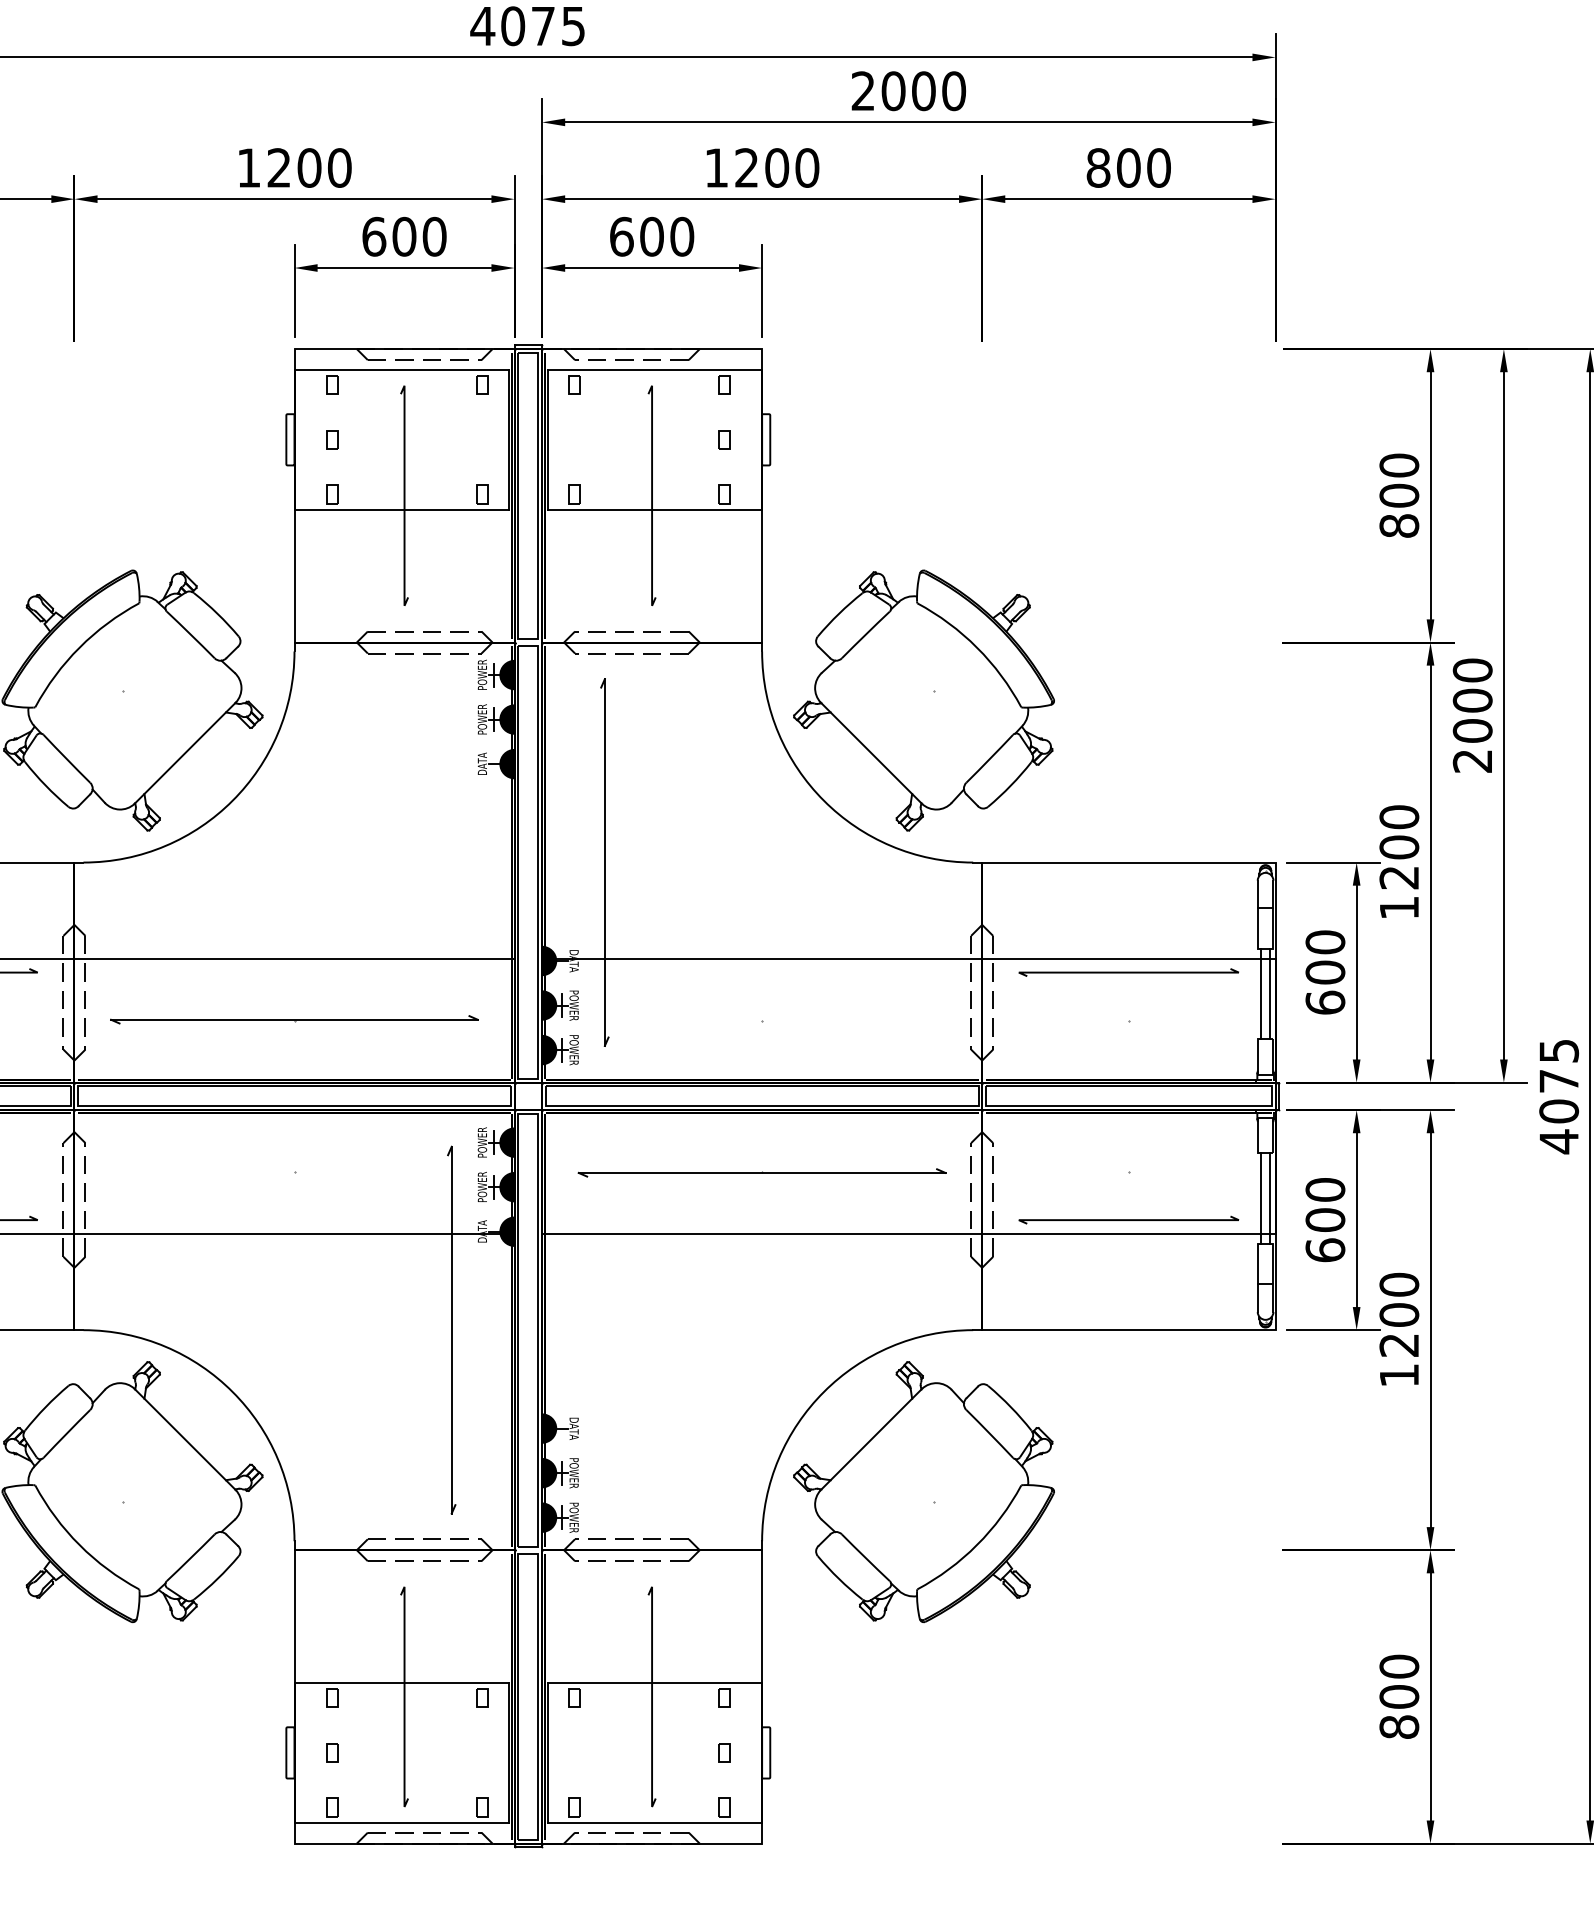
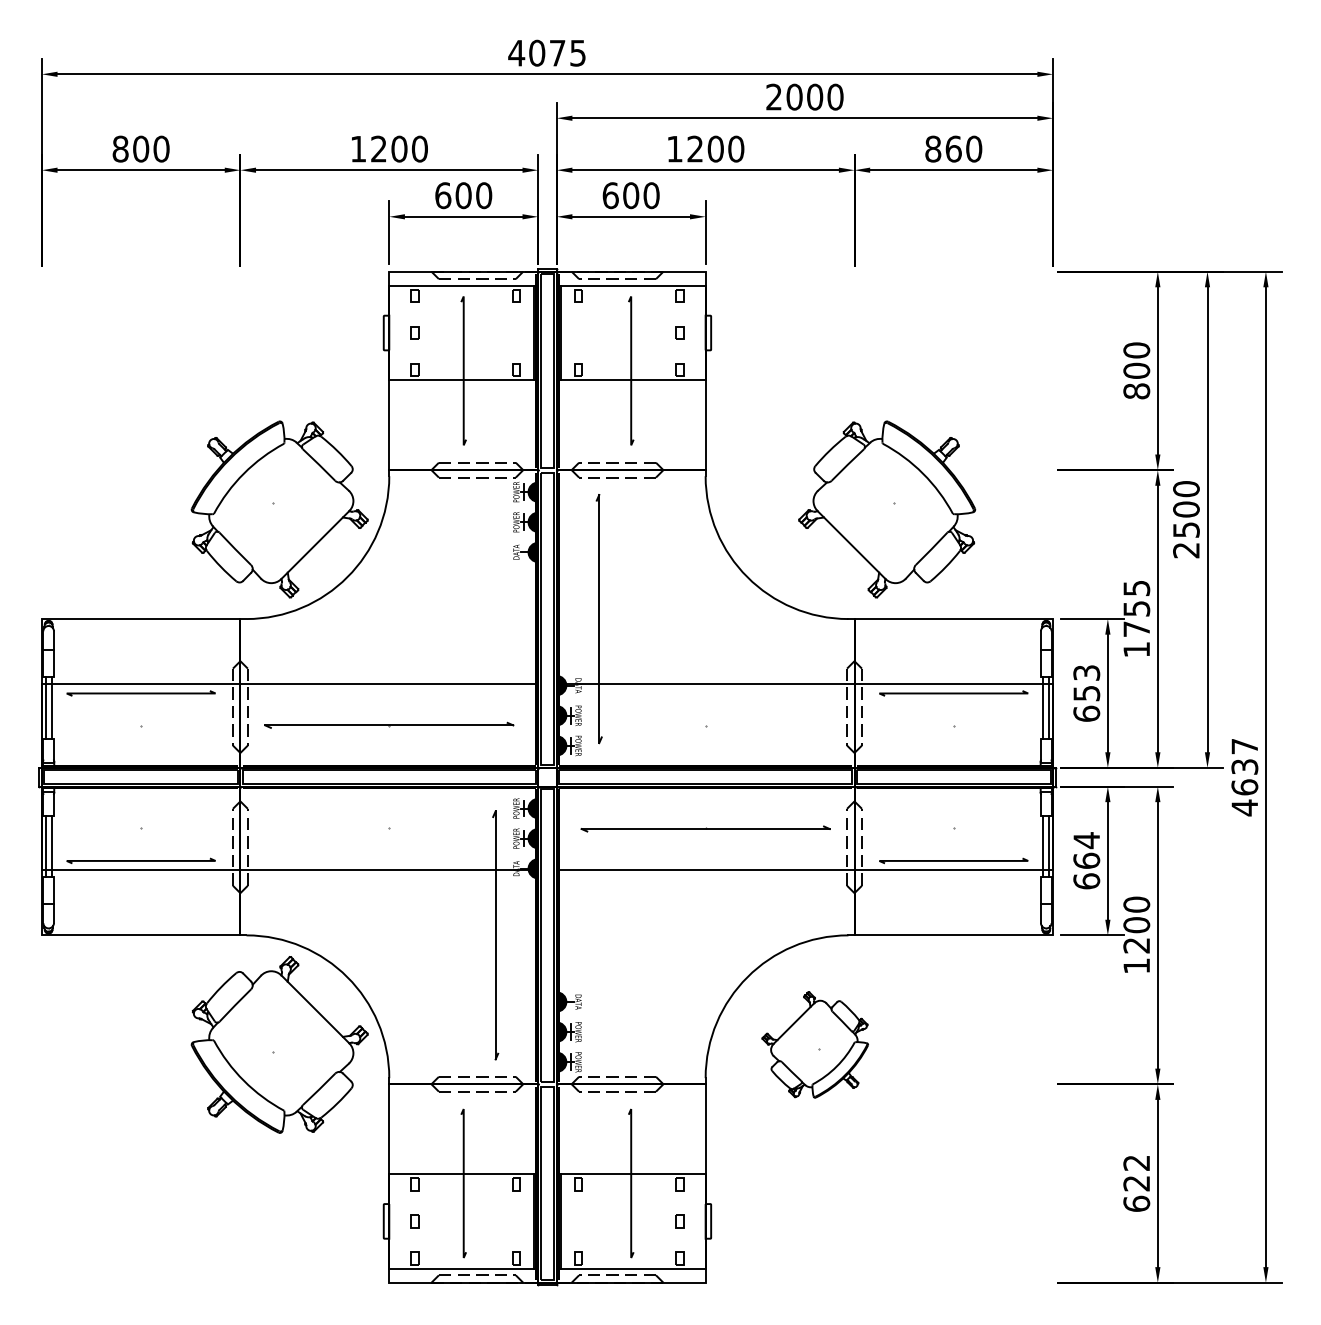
text: (1128, 167) -> (953, 148), 800 -> 860
part: (924, 700) -> (887, 509), moved
text: (1472, 730) -> (1186, 529), 2000 -> 2500
text: (1398, 846) -> (1136, 608), 1200 -> 1755
text: (1325, 957) -> (1086, 683), 600 -> 653
text: (1558, 1082) -> (1244, 767), 4075 -> 4637
text: (1325, 1204) -> (1086, 850), 600 -> 664
part: (924, 1491) -> (815, 1044), size x0.6
text: (1398, 1696) -> (1136, 1183), 800 -> 622

